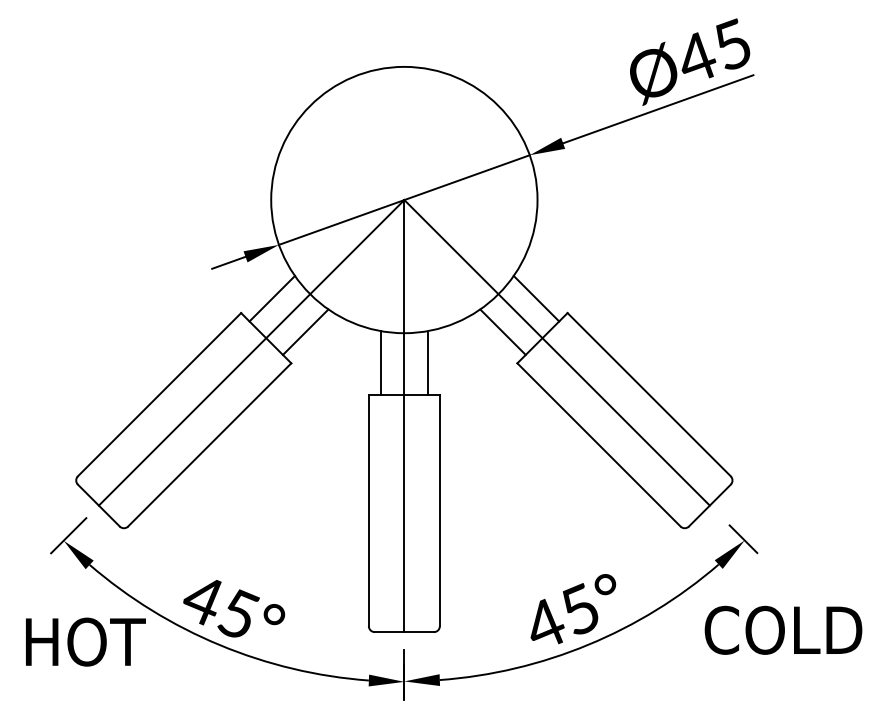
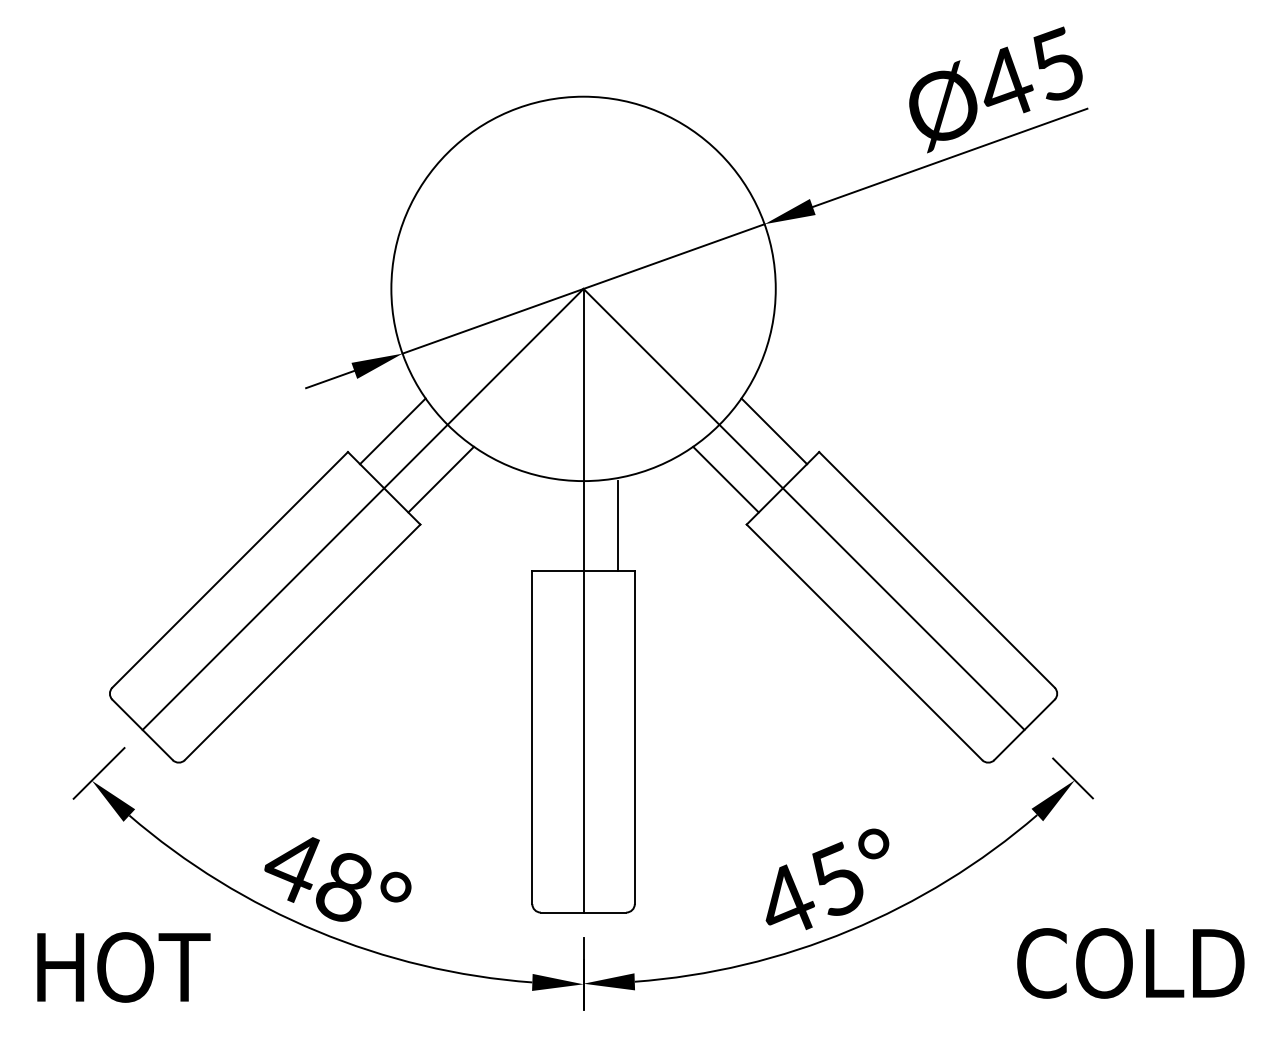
line: (380, 363) -> (549, 524), removed
text: (238, 613) -> (344, 885), 45° -> 48°
text: (783, 629) -> (1130, 962), moved
text: (85, 641) -> (123, 966), moved

